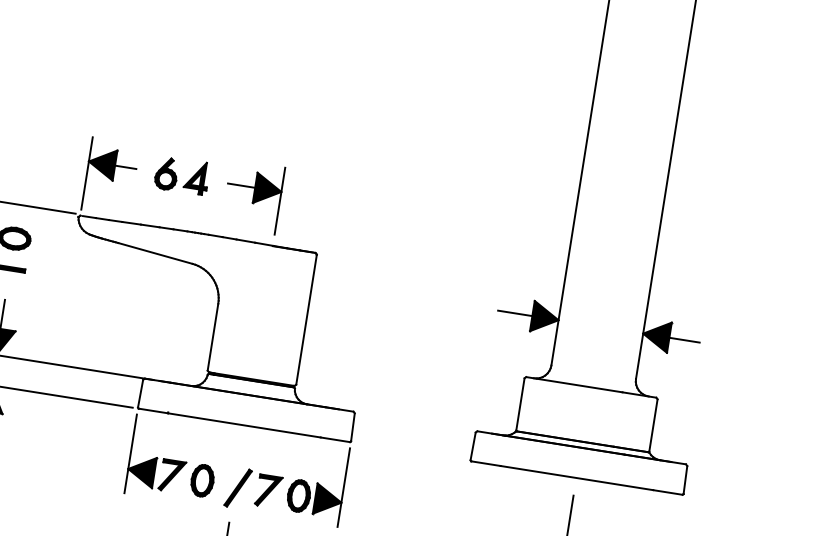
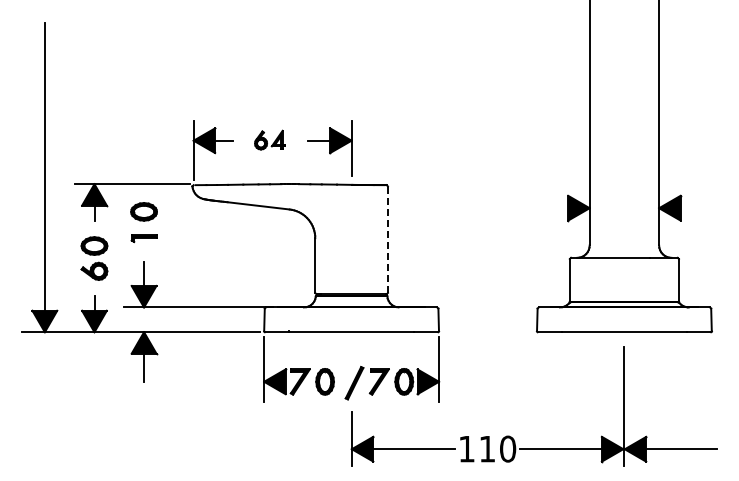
part: (181, 174) -> (269, 139), size x0.7
line: (515, 313) -> (554, 208), removed
line: (306, 319) -> (387, 239), solid -> dashed
line: (683, 340) -> (692, 208), removed

